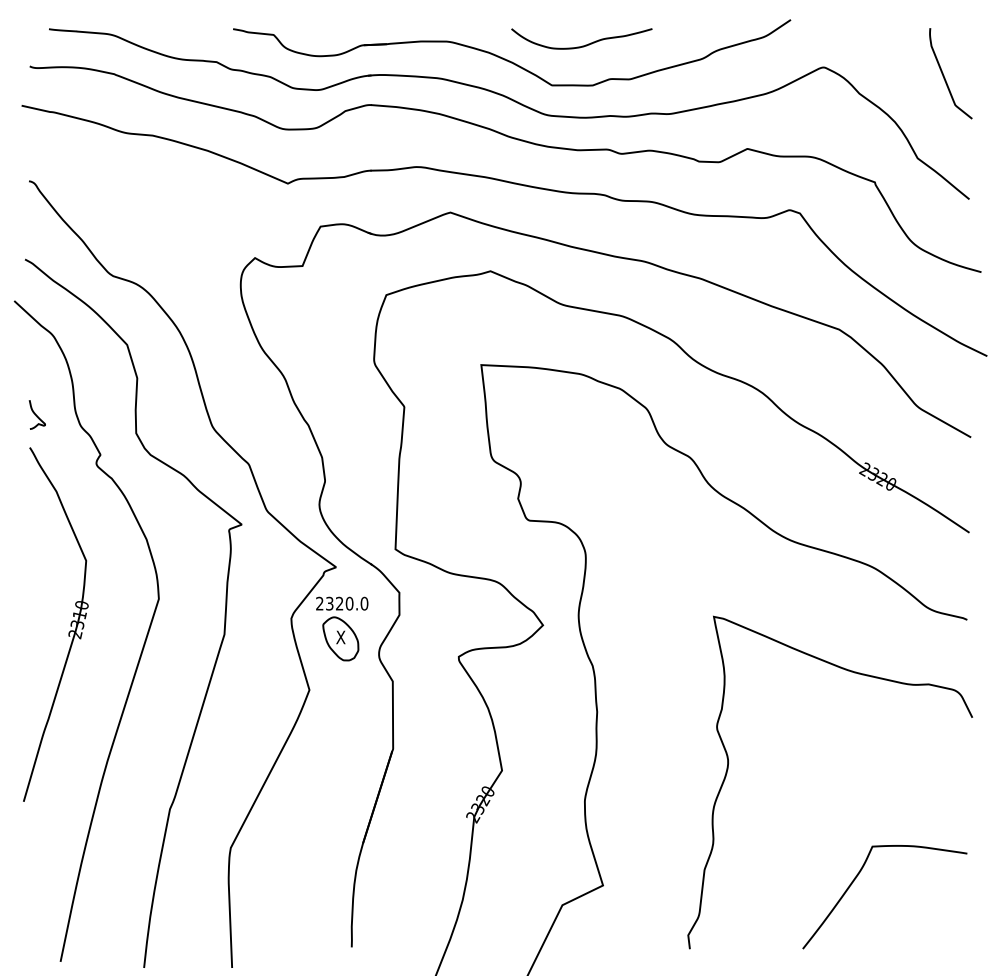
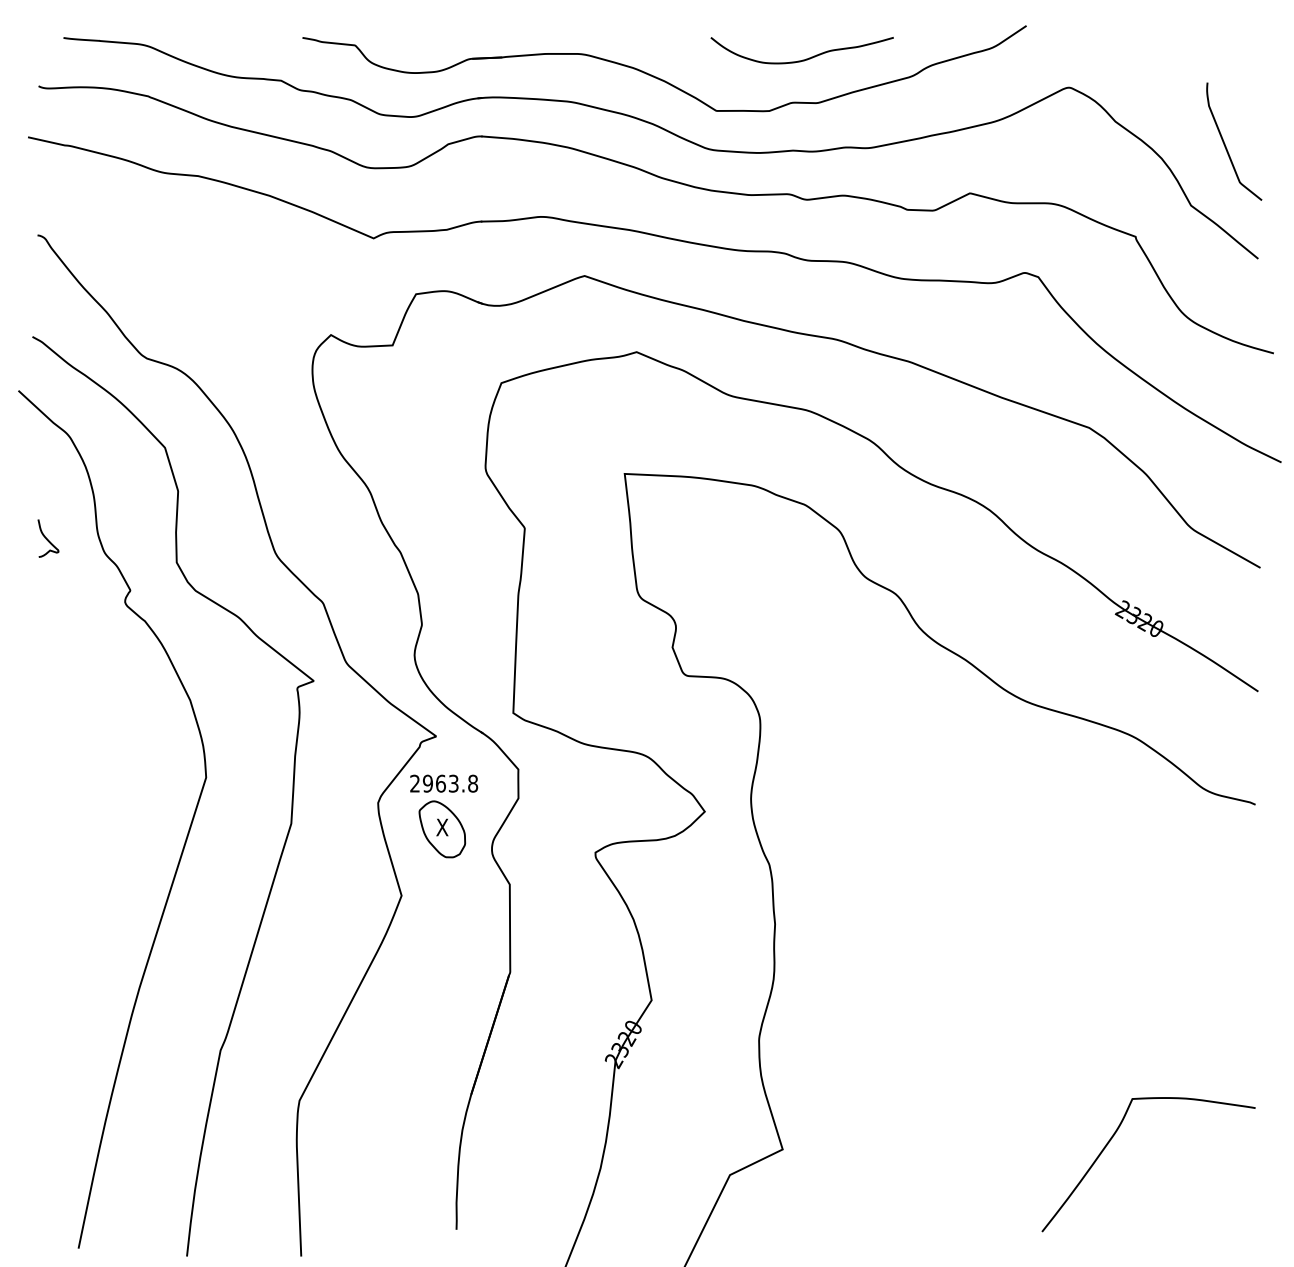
curve: (582, 45) -> (802, 59), moved
curve: (944, 75) -> (1225, 143), moved
text: (347, 603) -> (450, 783), 2320.0 -> 2963.8
part: (70, 624) -> (91, 810), removed
curve: (728, 768) -> (945, 997), removed

